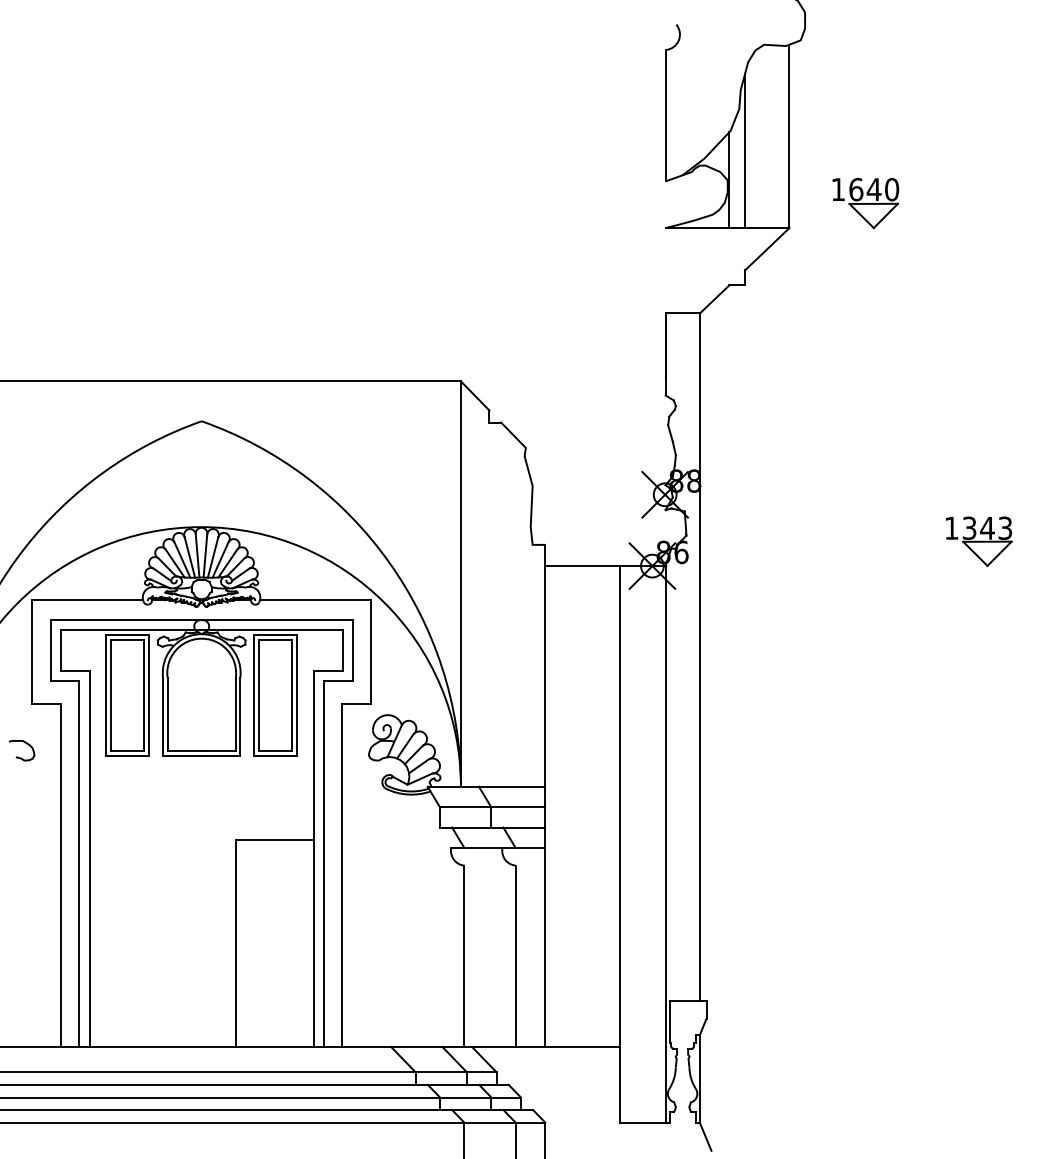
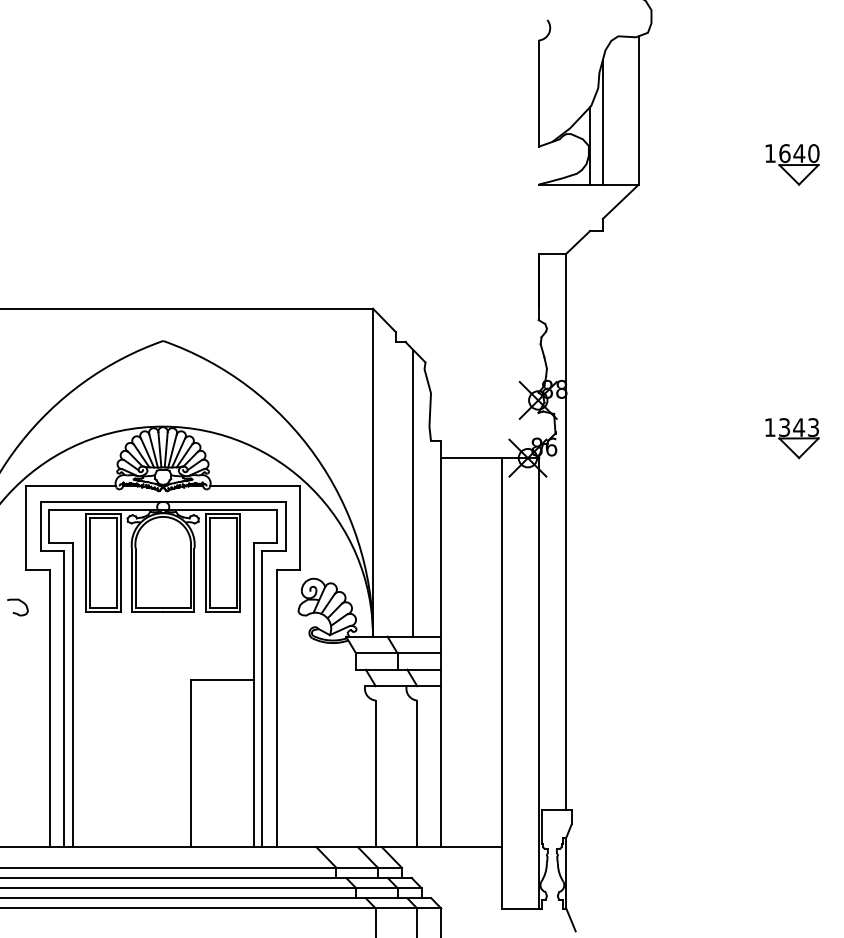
part: (865, 203) -> (792, 164), moved
line: (510, 608) -> (413, 492), added

